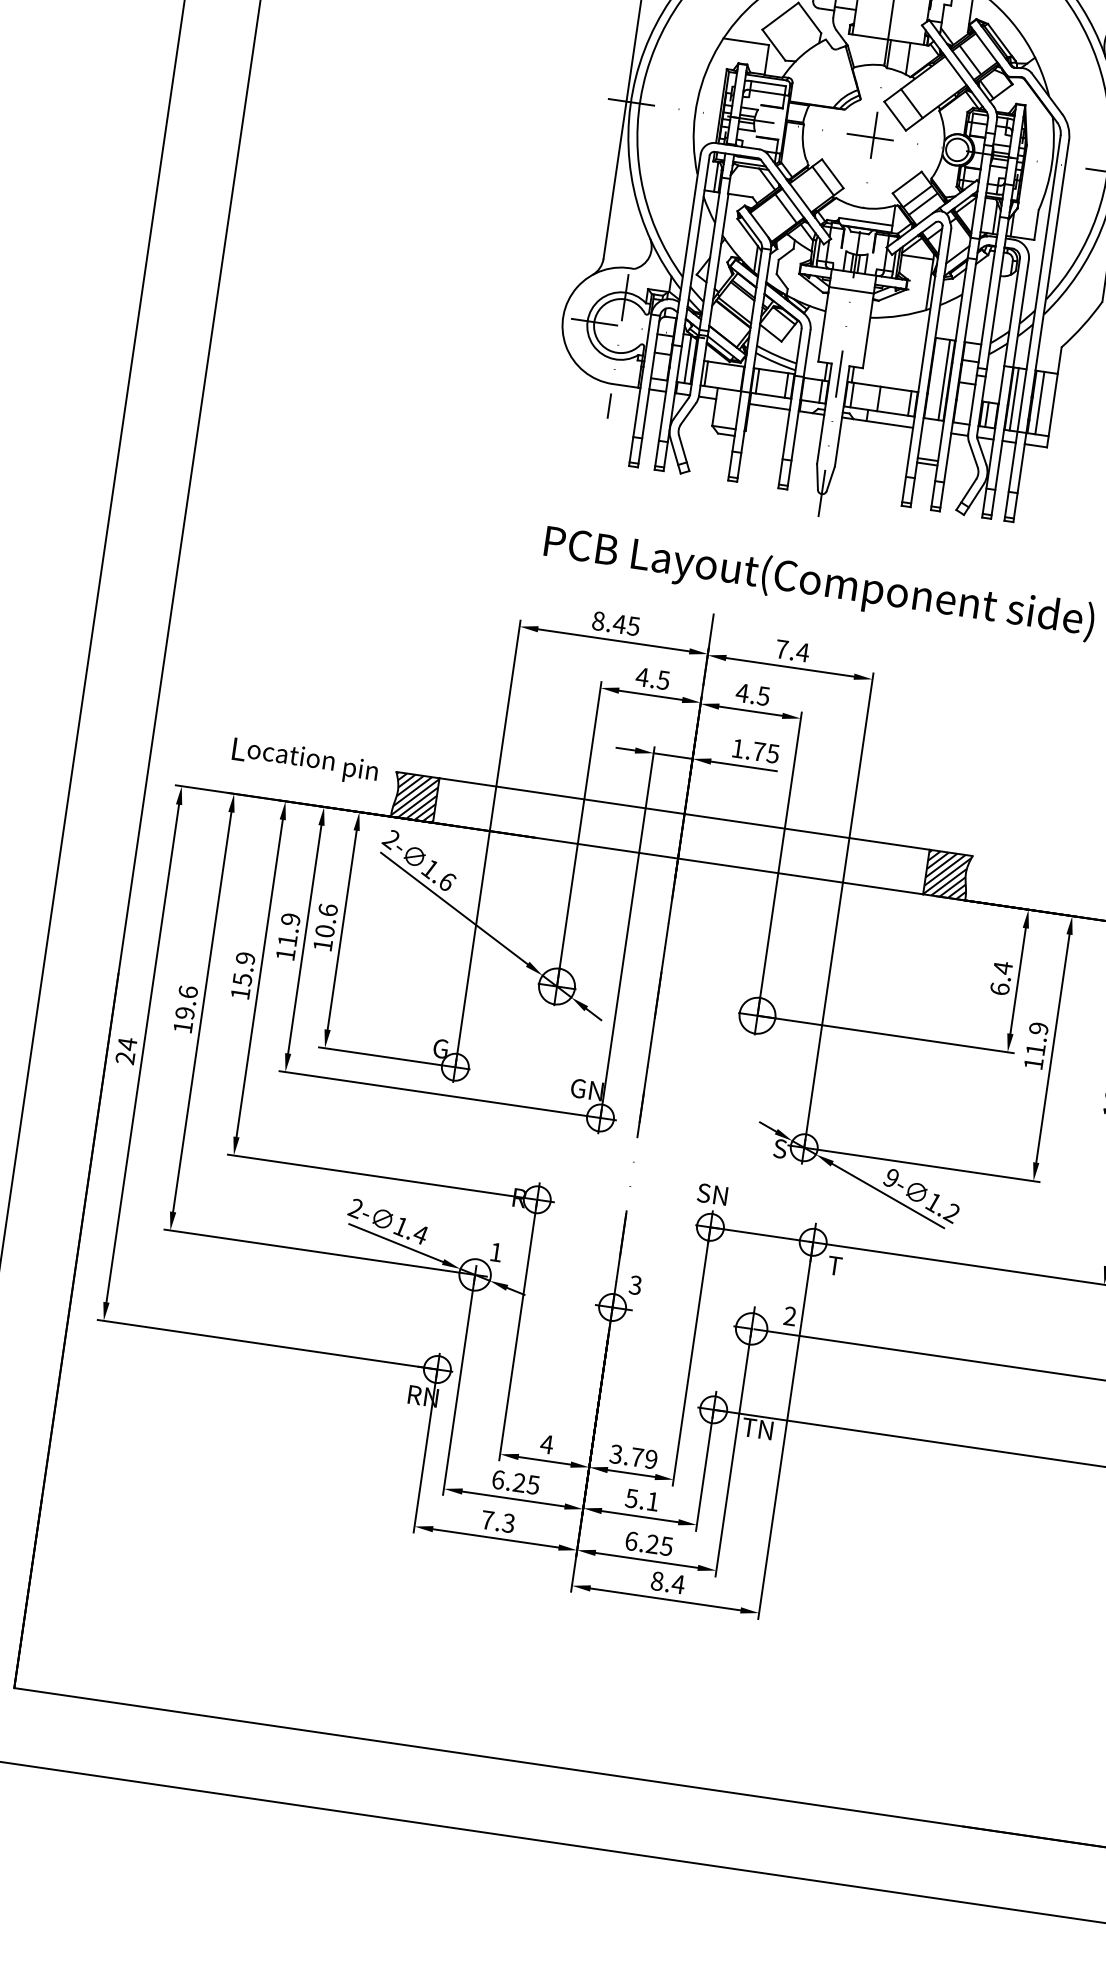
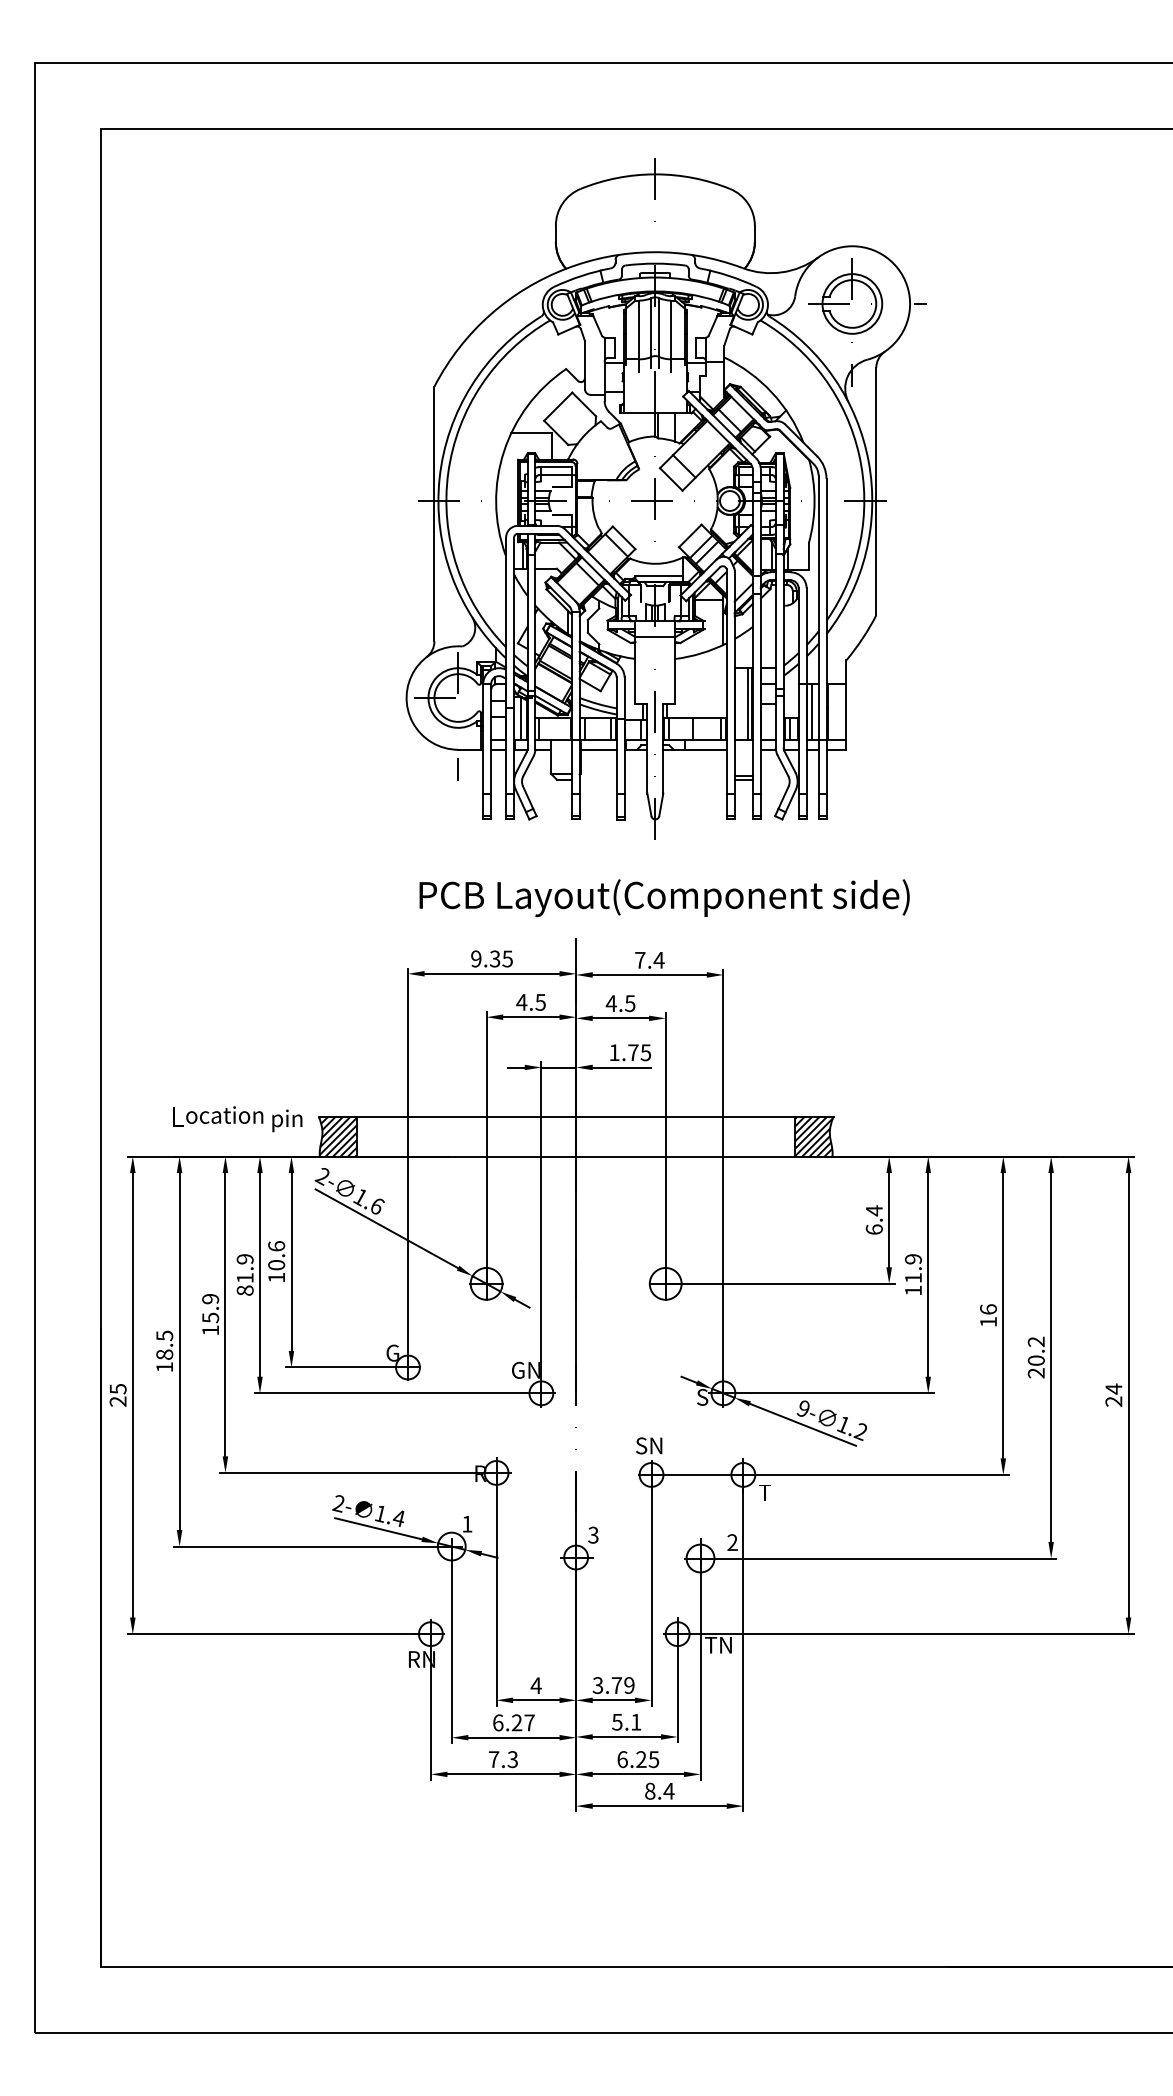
line: (1039, 402) -> (834, 711), removed
text: (608, 622) -> (485, 958), 8.45 -> 9.35
text: (284, 954) -> (244, 1290), 11.9 -> 81.9
text: (186, 1001) -> (164, 1344), 19.6 -> 18.5
text: (127, 1043) -> (118, 1388), 24 -> 25
text: (533, 1484) -> (529, 1722), 6.25 -> 6.27

